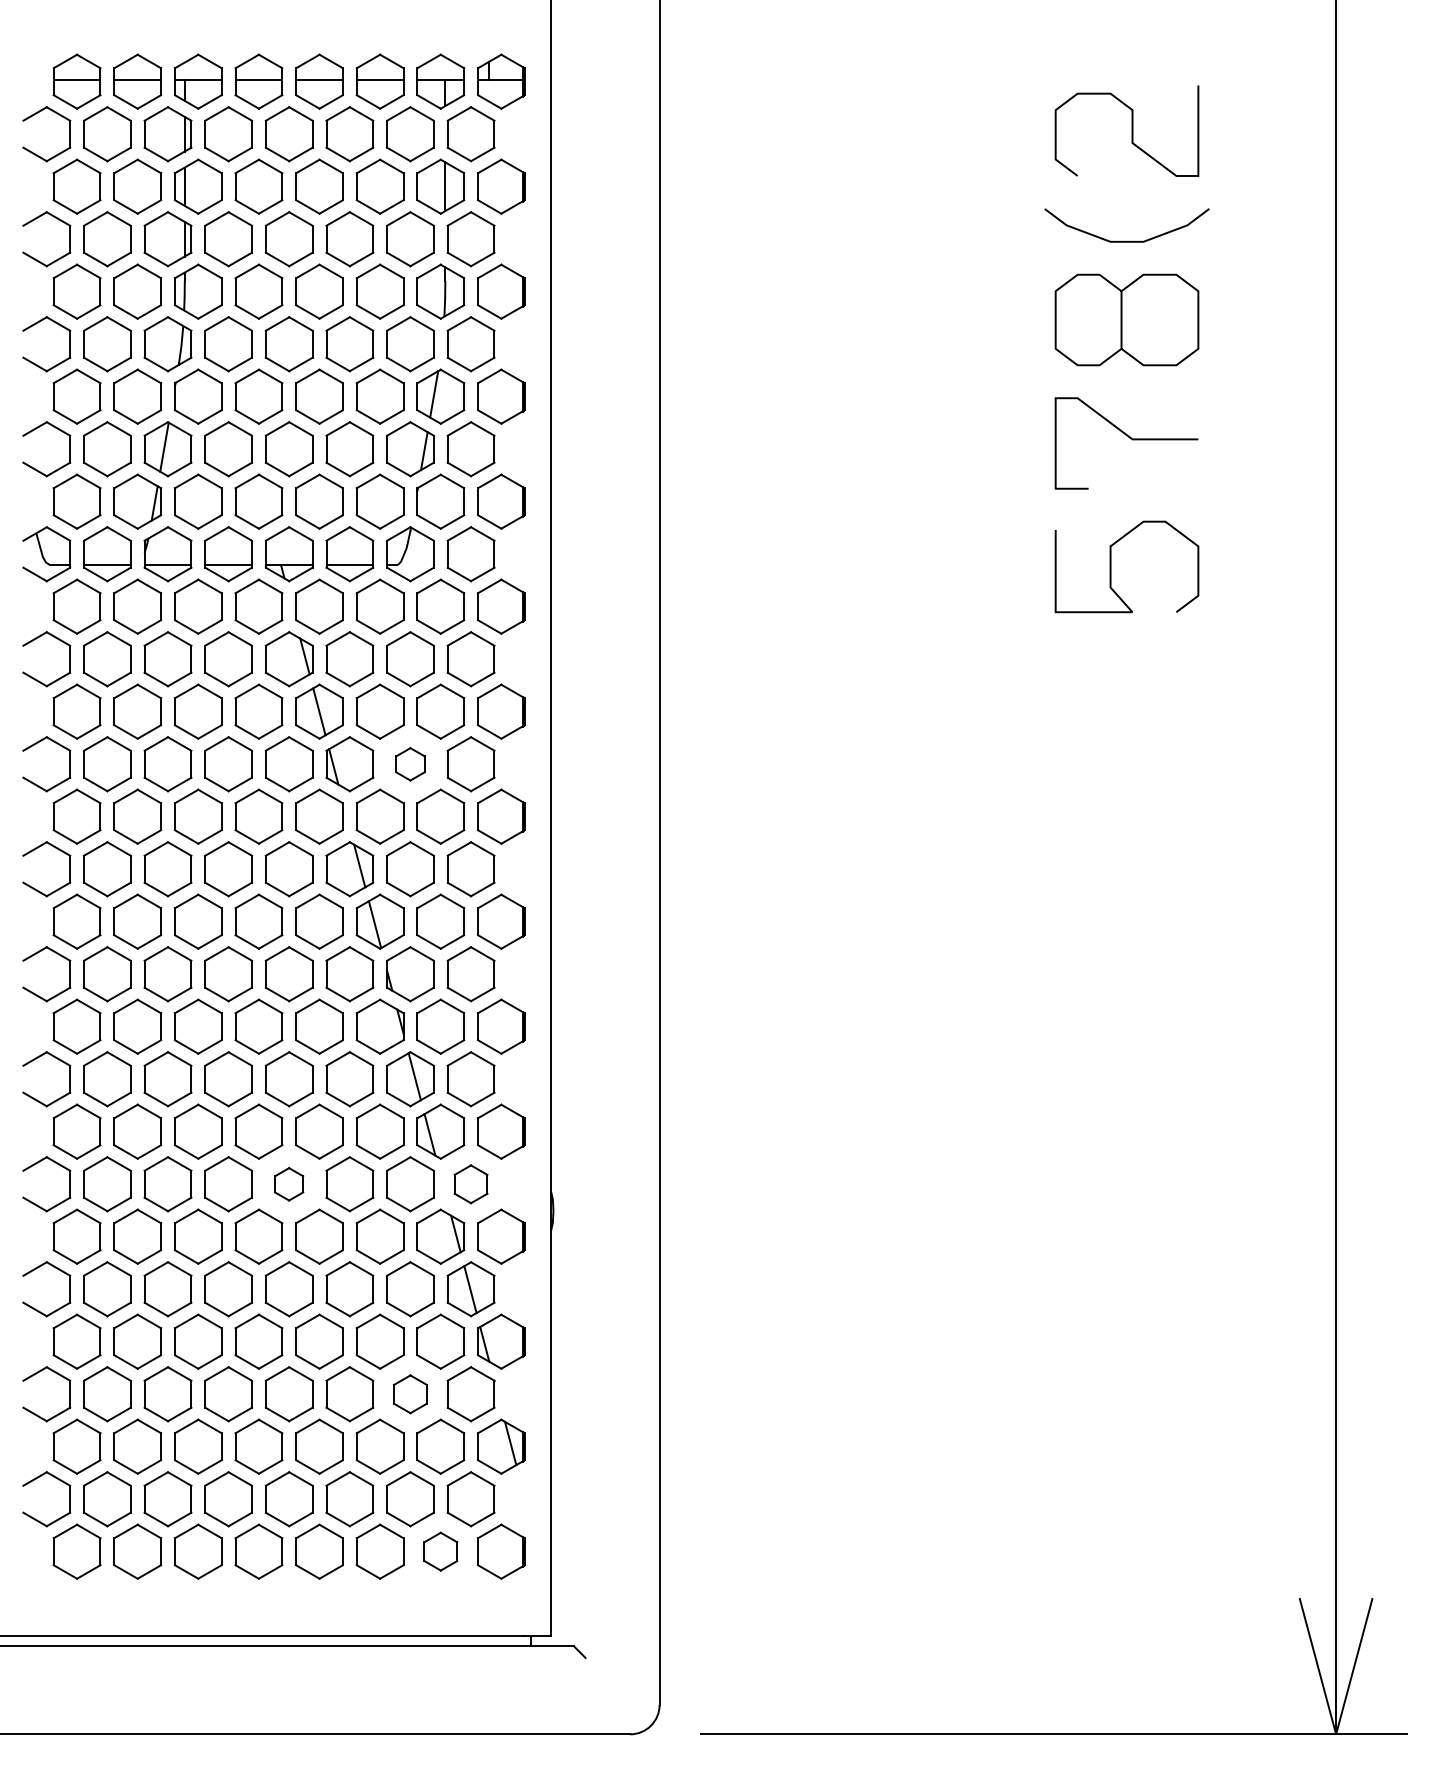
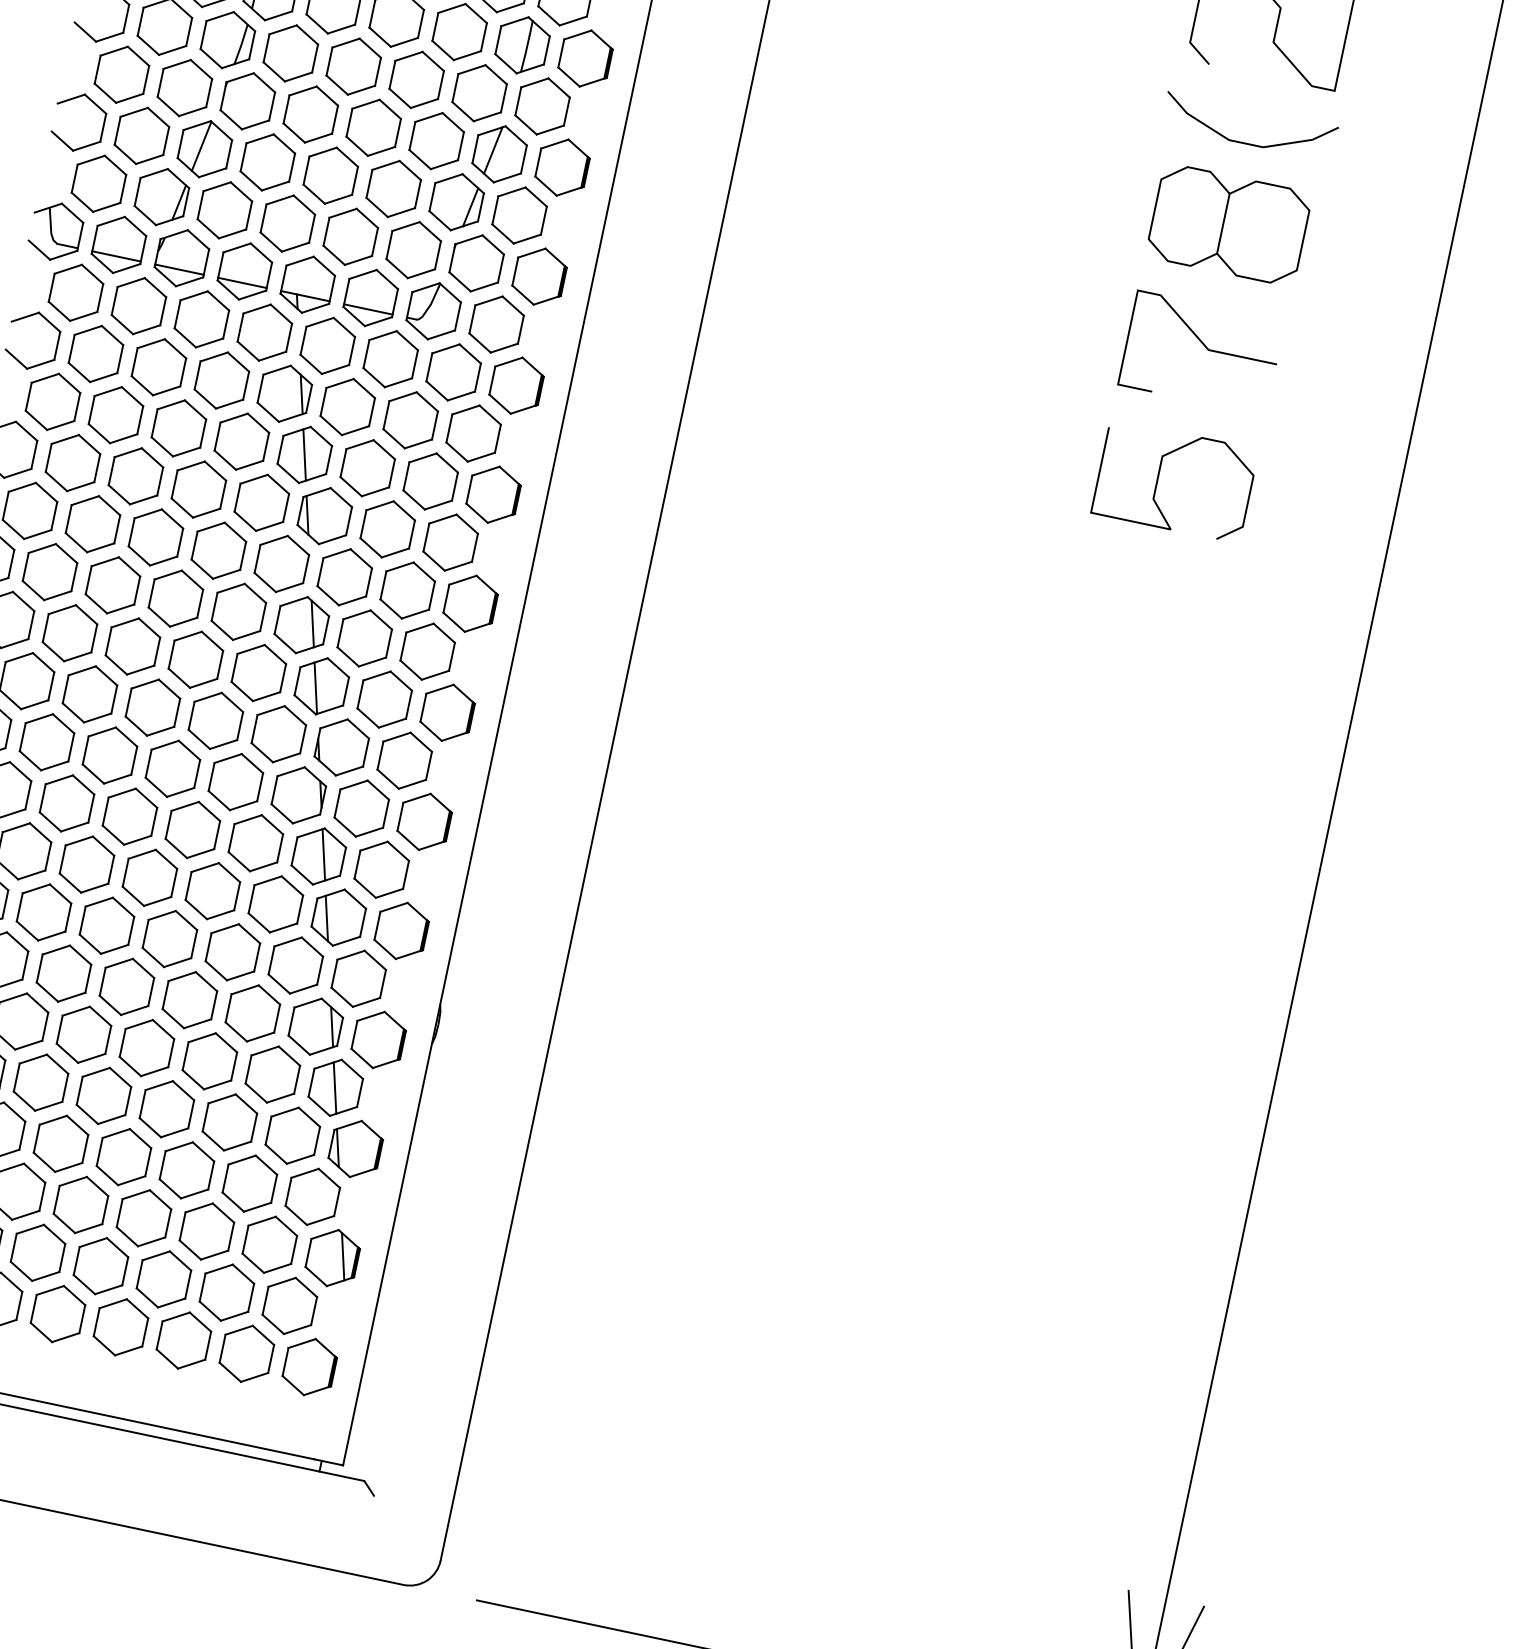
part: (410, 764) -> (387, 529), size x1.67
part: (288, 1184) -> (169, 939), size x1.67
part: (470, 1184) -> (358, 978), size x1.43
part: (410, 1394) -> (249, 1183), size x1.43
part: (440, 1551) -> (246, 1353), size x1.43

